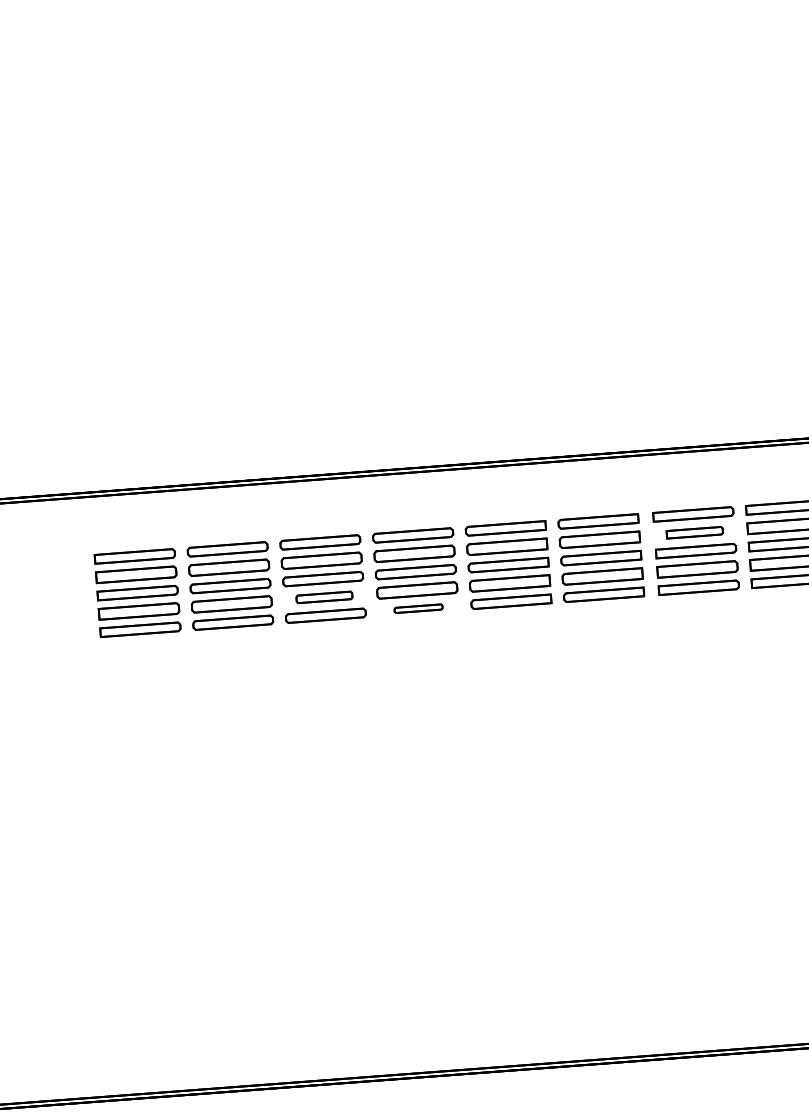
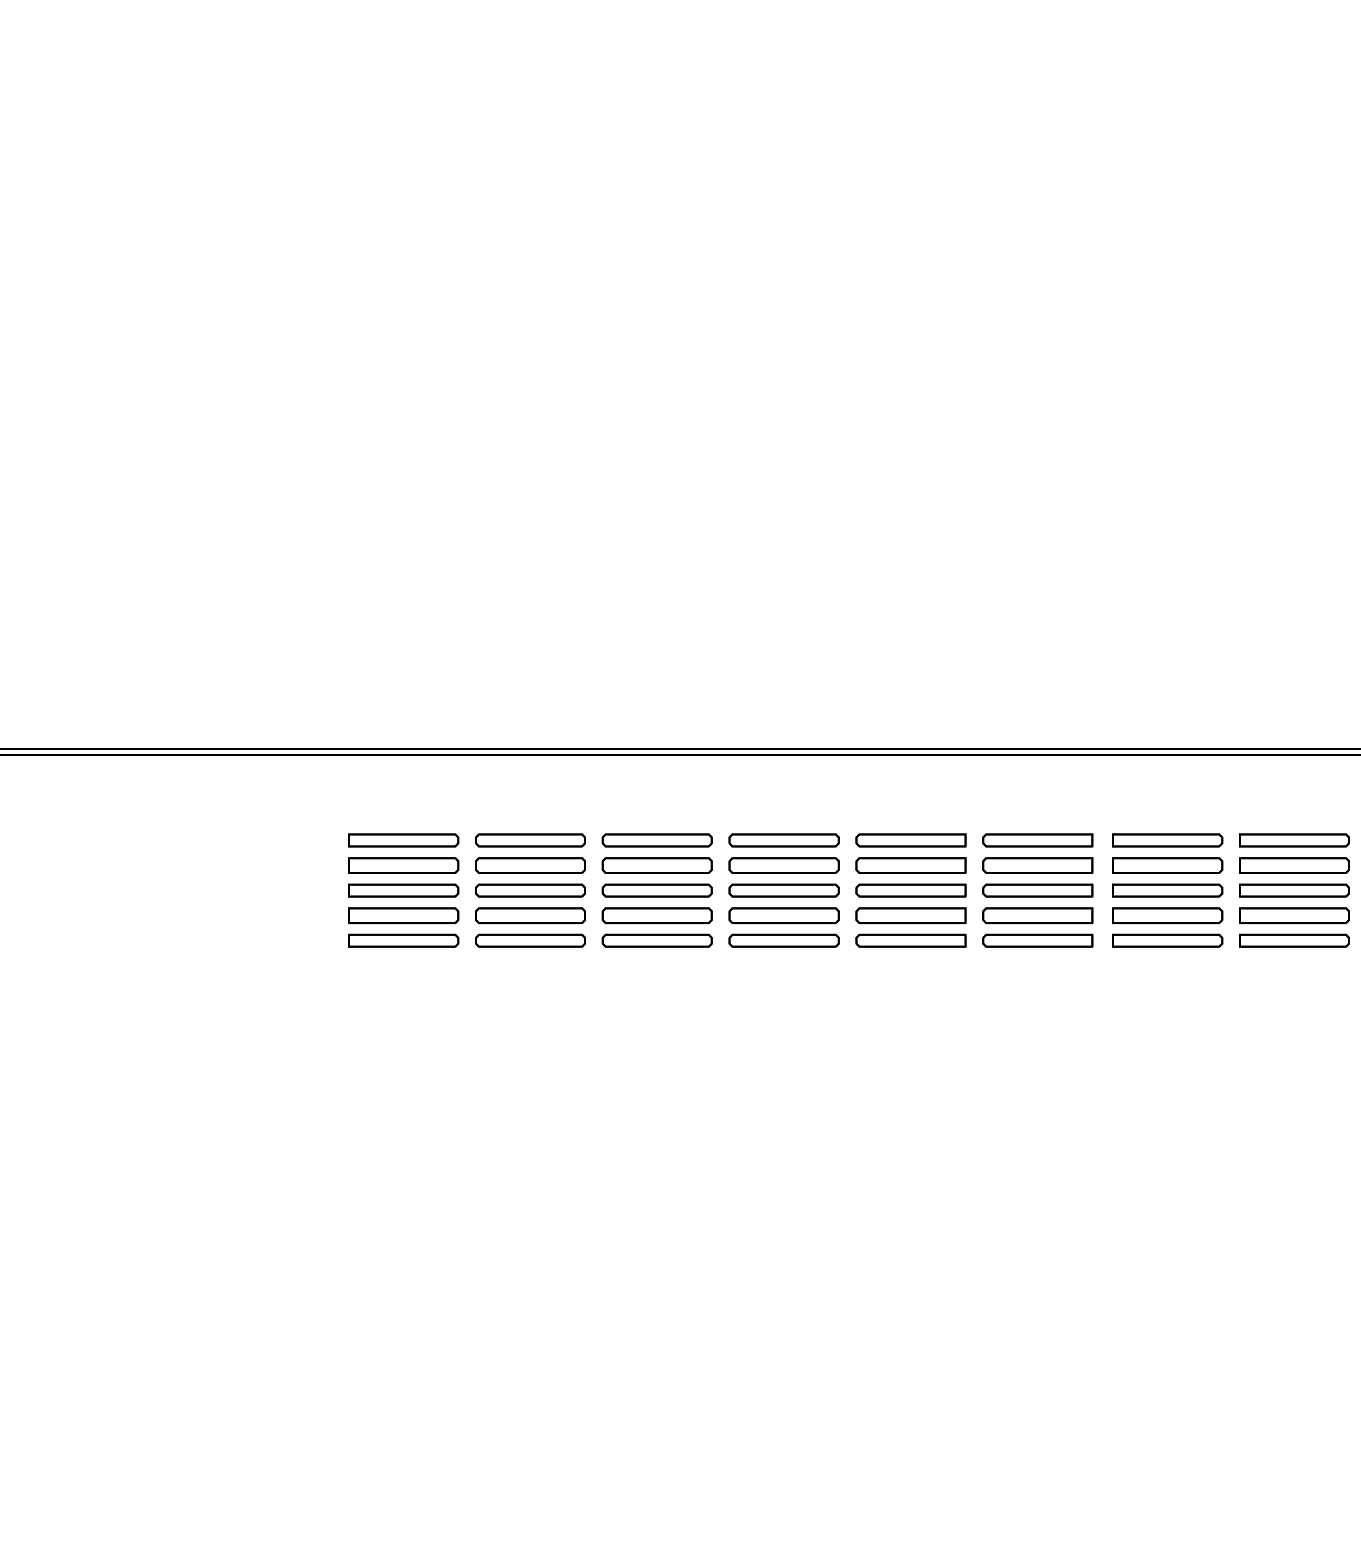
part: (694, 532) -> (1167, 865), size x1.43
part: (323, 597) -> (656, 915), size x1.43
part: (418, 608) -> (783, 940), size x1.67

